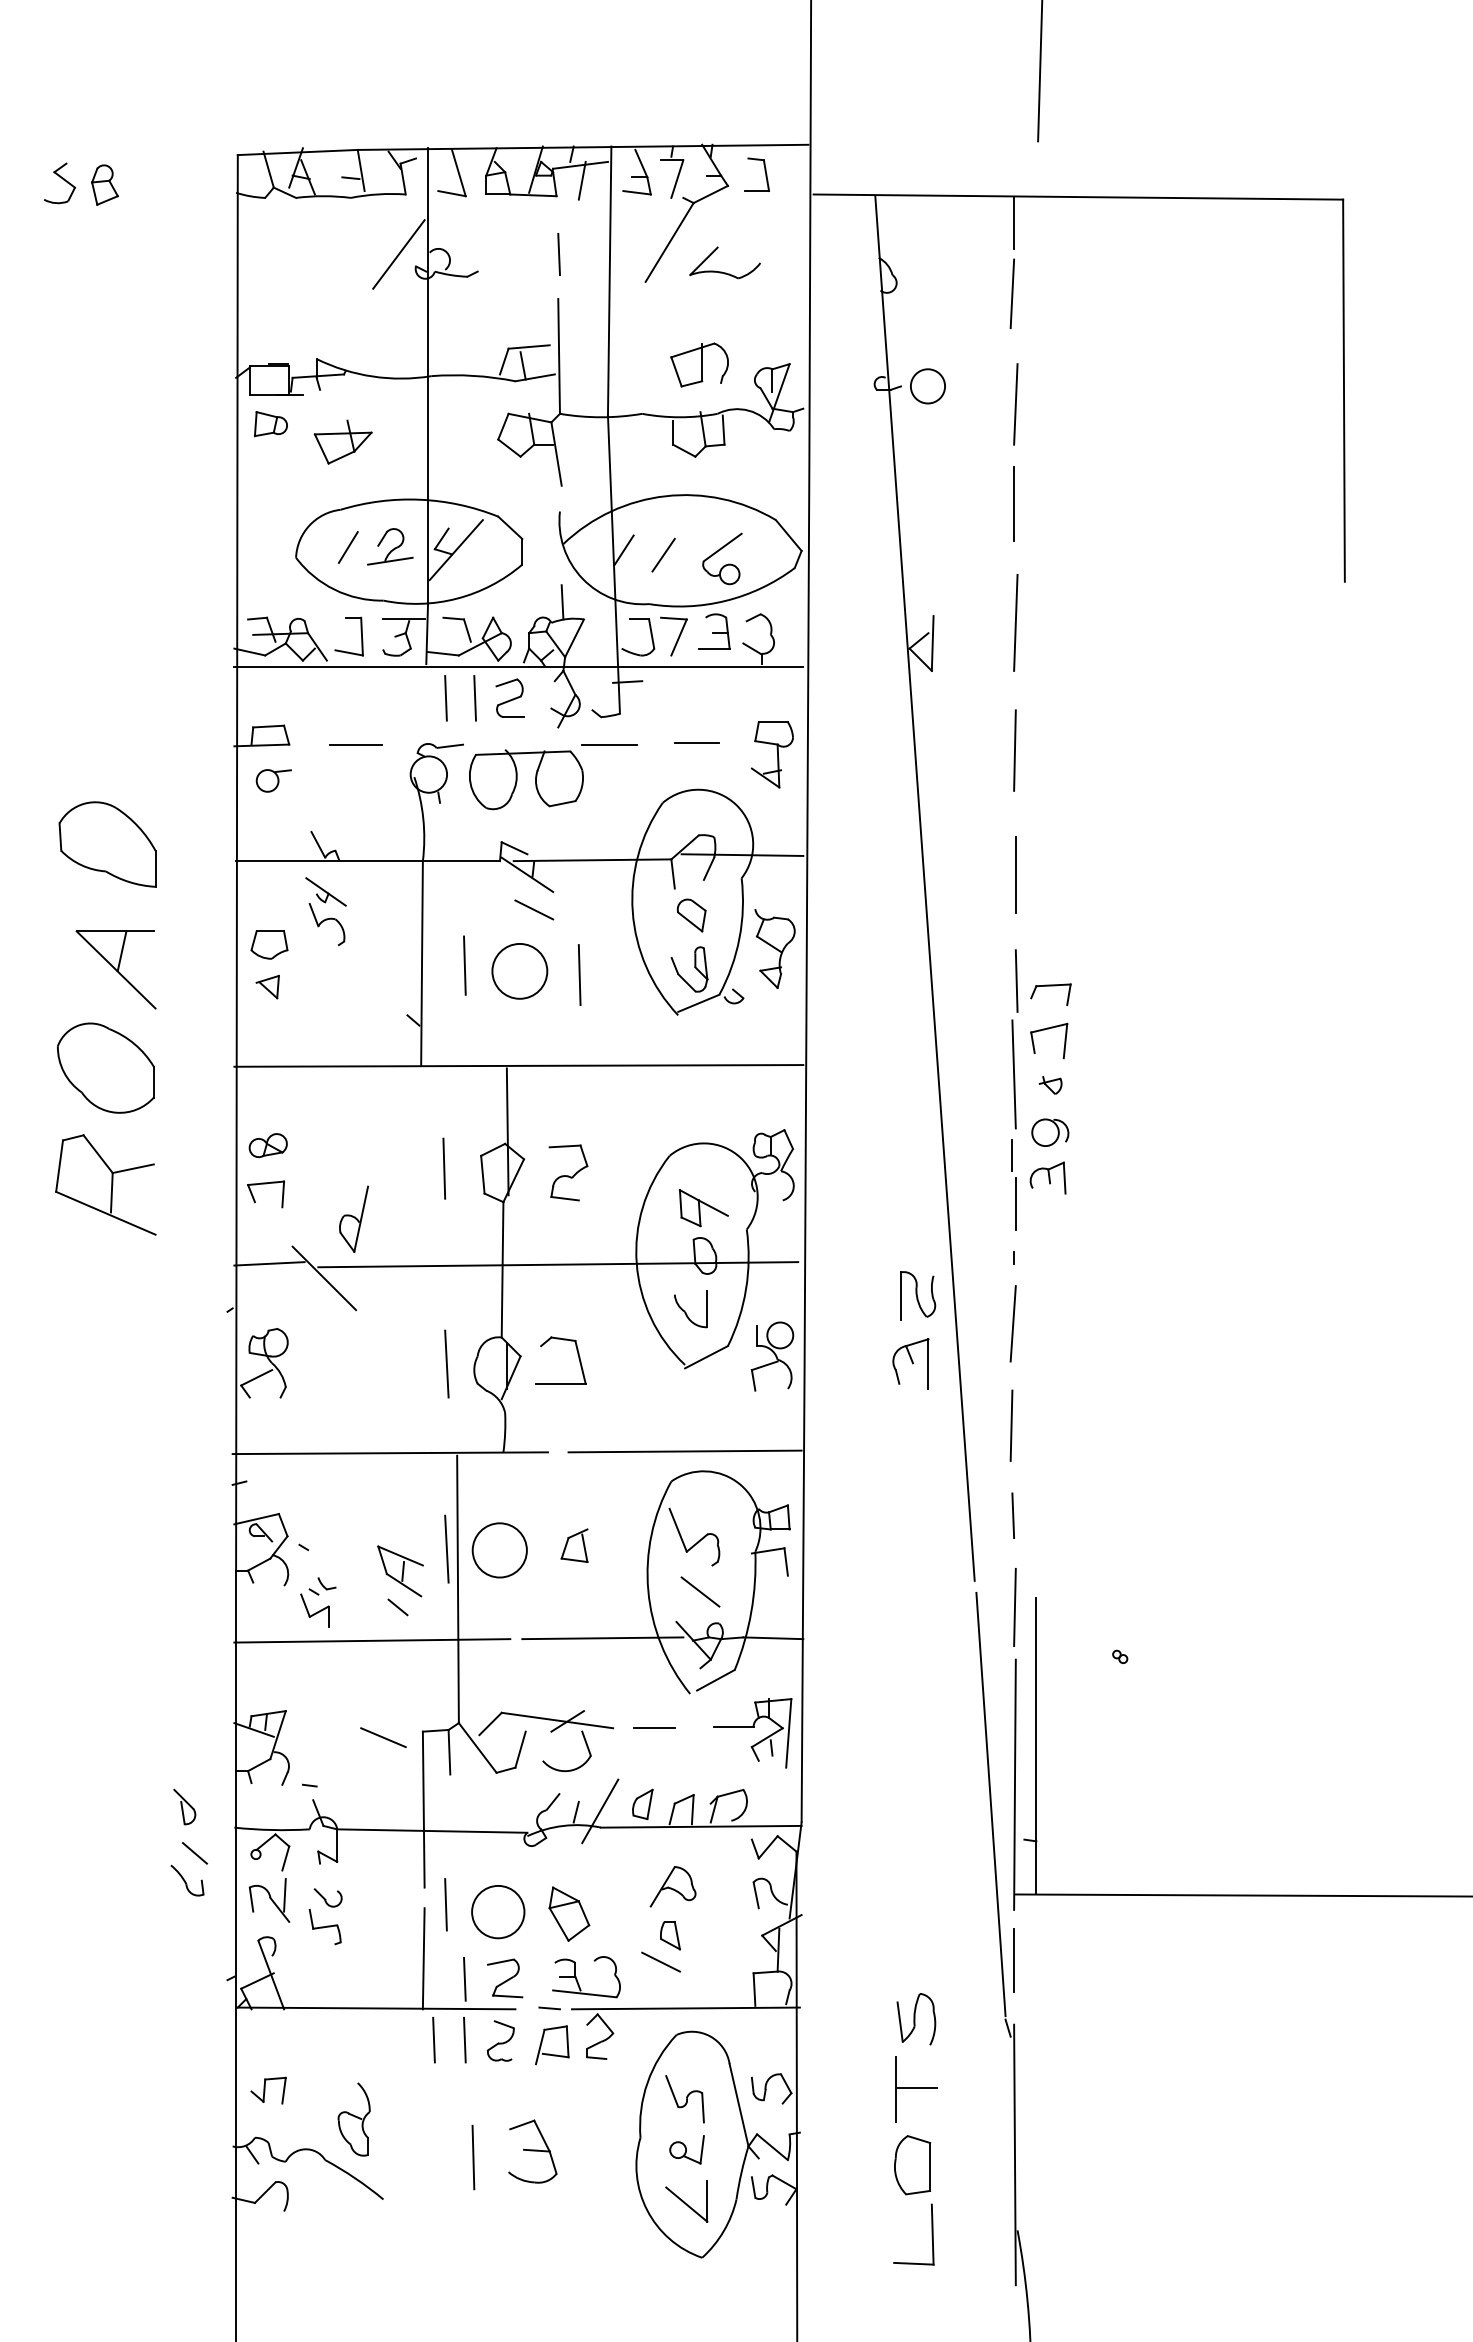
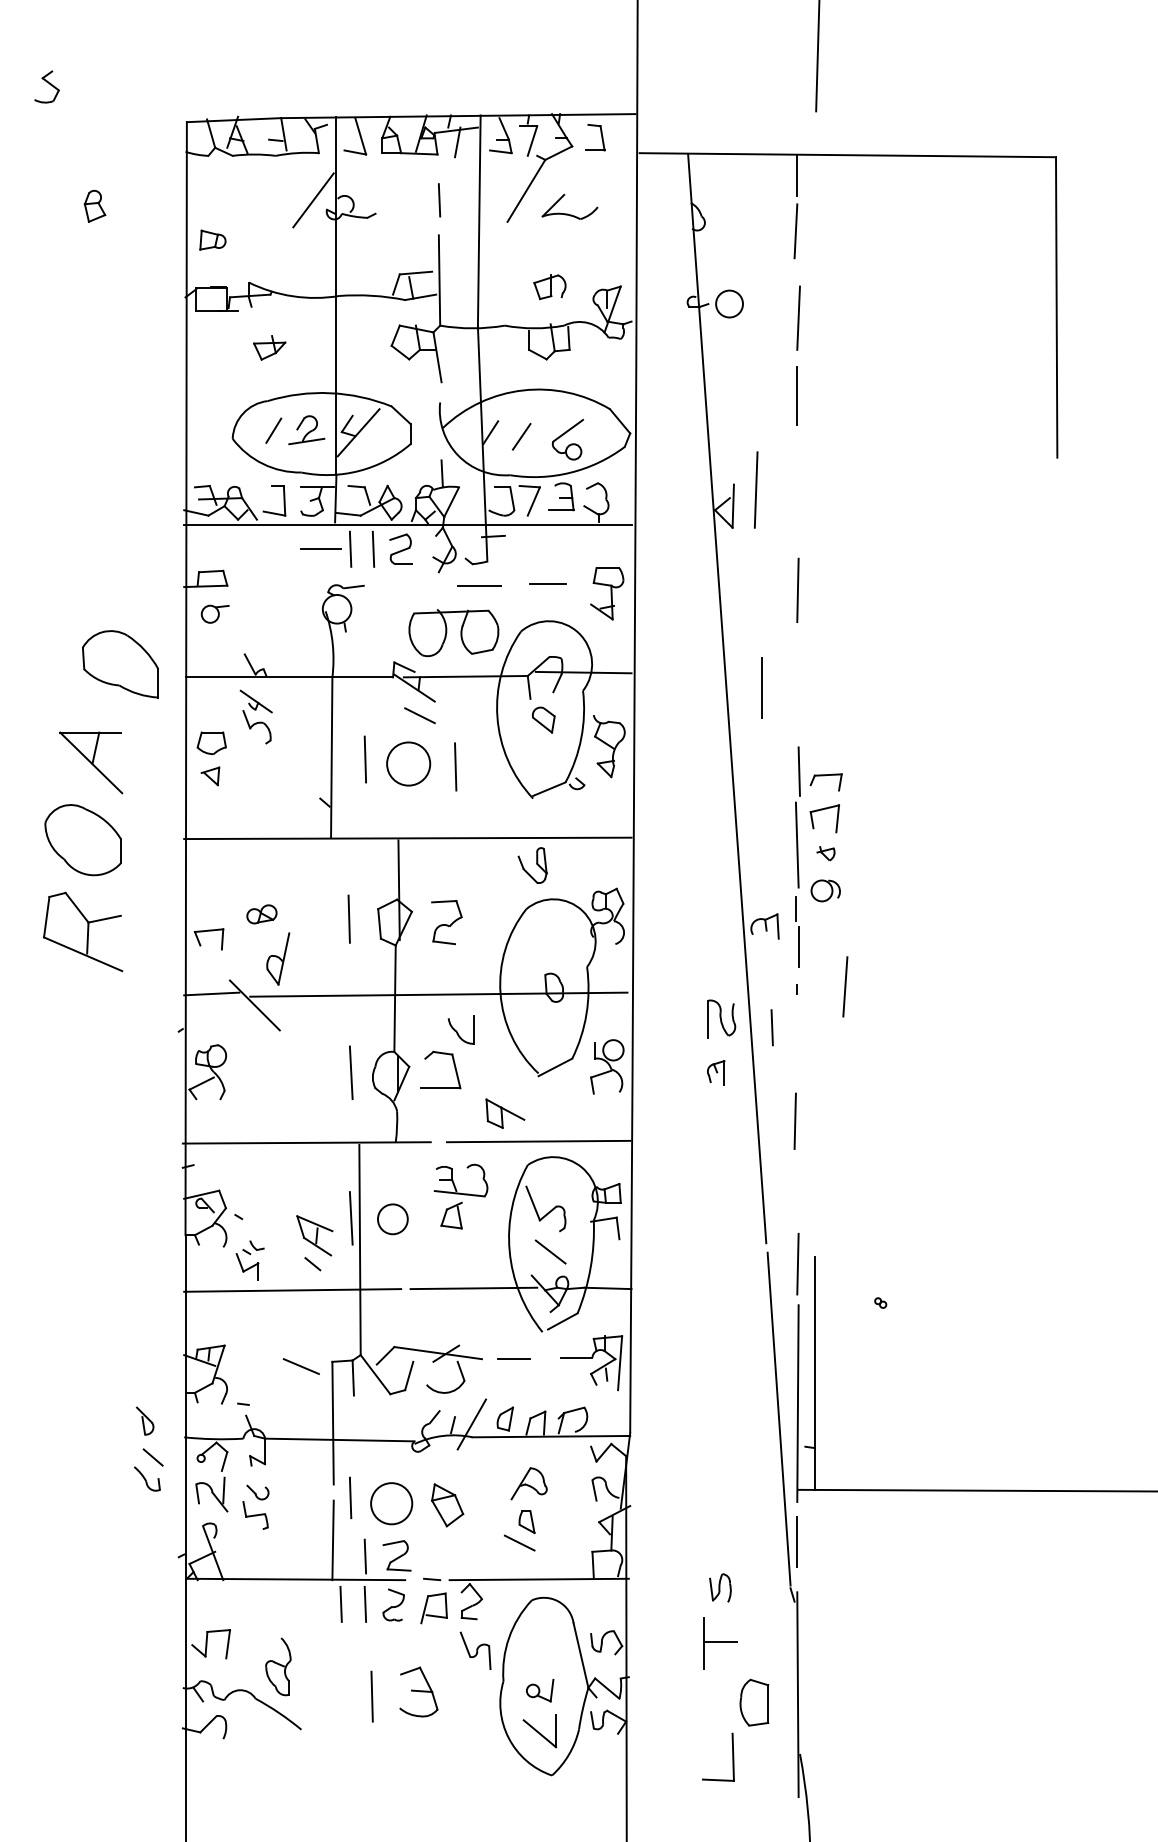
part: (60, 183) -> (47, 87), moved
part: (104, 184) -> (94, 205), moved
part: (699, 364) -> (549, 286), size x0.7
part: (270, 424) -> (212, 240), moved
part: (342, 441) -> (269, 347), size x0.7
line: (1015, 622) -> (755, 489), moved
line: (355, 744) -> (320, 548), moved
part: (517, 779) -> (446, 632), moved
part: (107, 844) -> (120, 664), moved
line: (1015, 874) -> (761, 687), moved
part: (689, 969) -> (532, 865), moved
part: (267, 1145) -> (261, 914), moved
part: (1047, 1177) -> (764, 926), moved
part: (703, 1208) -> (505, 1114), moved
part: (690, 1309) -> (461, 1029), moved
line: (1012, 1323) -> (844, 986), moved
part: (910, 1363) -> (715, 1072), size x0.6
line: (1012, 1515) -> (771, 1027), moved
circle: (499, 1550) -> (392, 1219), size x0.7
part: (578, 1981) -> (454, 1184), moved
part: (916, 2019) -> (720, 1588), size x0.7
part: (268, 2090) -> (211, 1644), size x1.4
part: (684, 2099) -> (475, 1651), moved
part: (912, 2165) -> (754, 1702), moved

